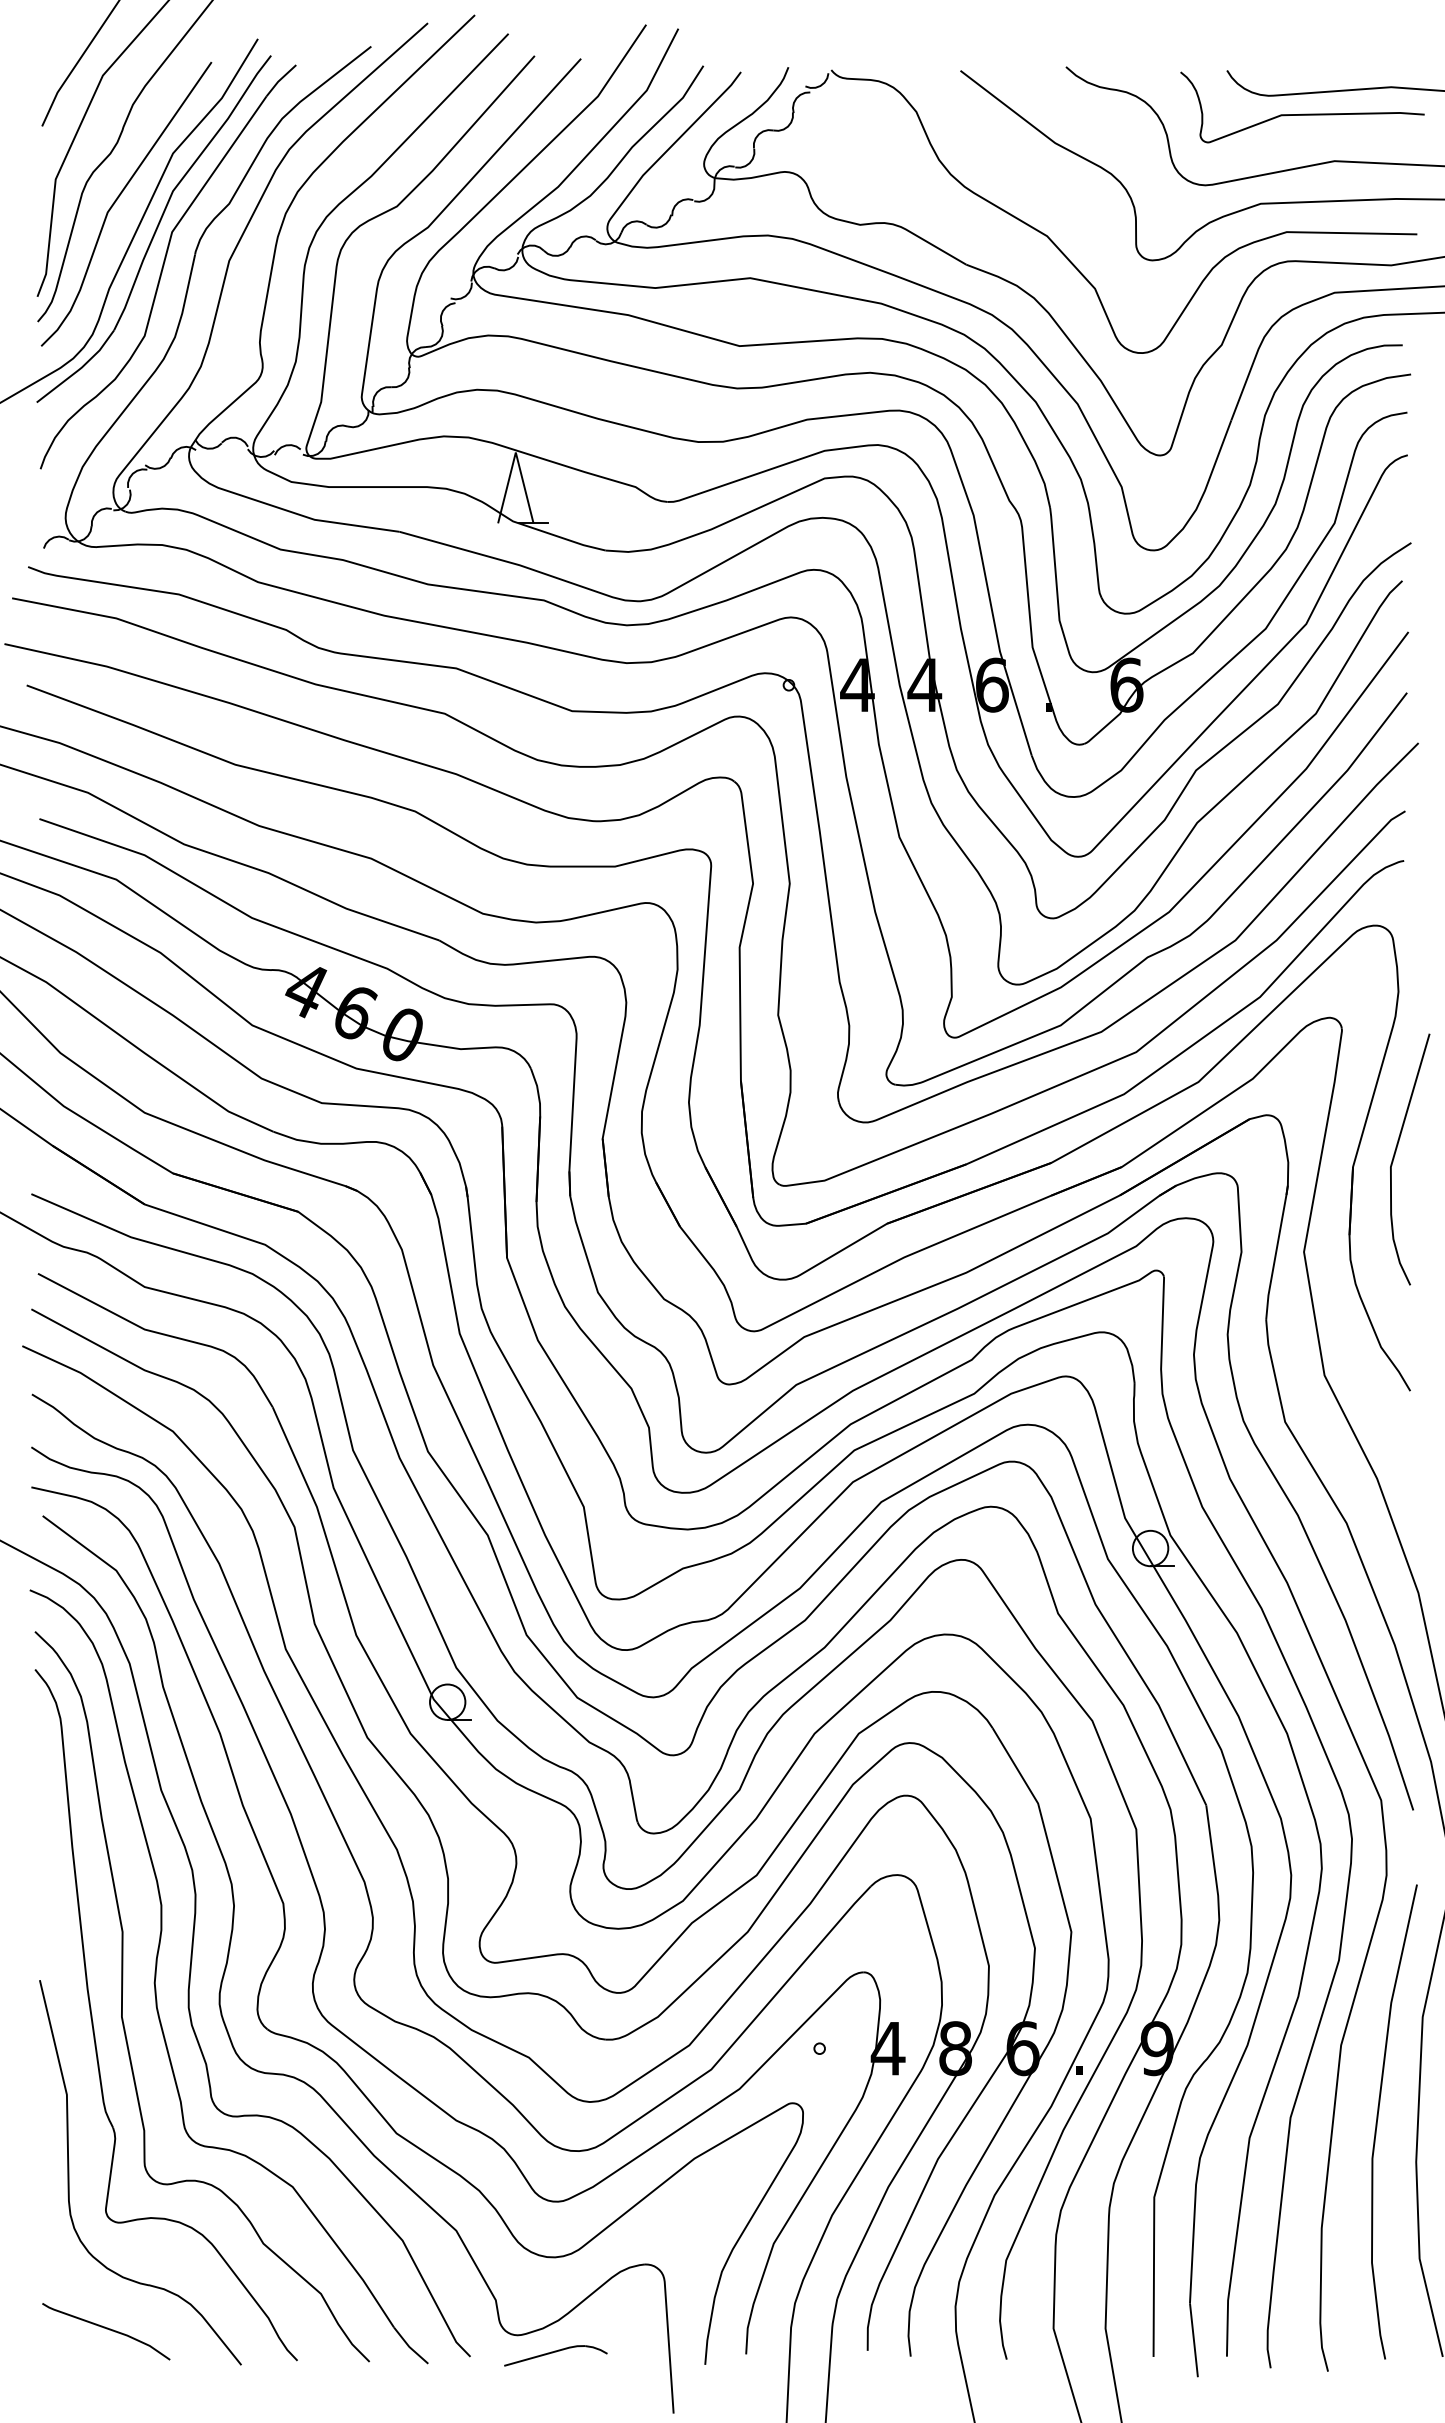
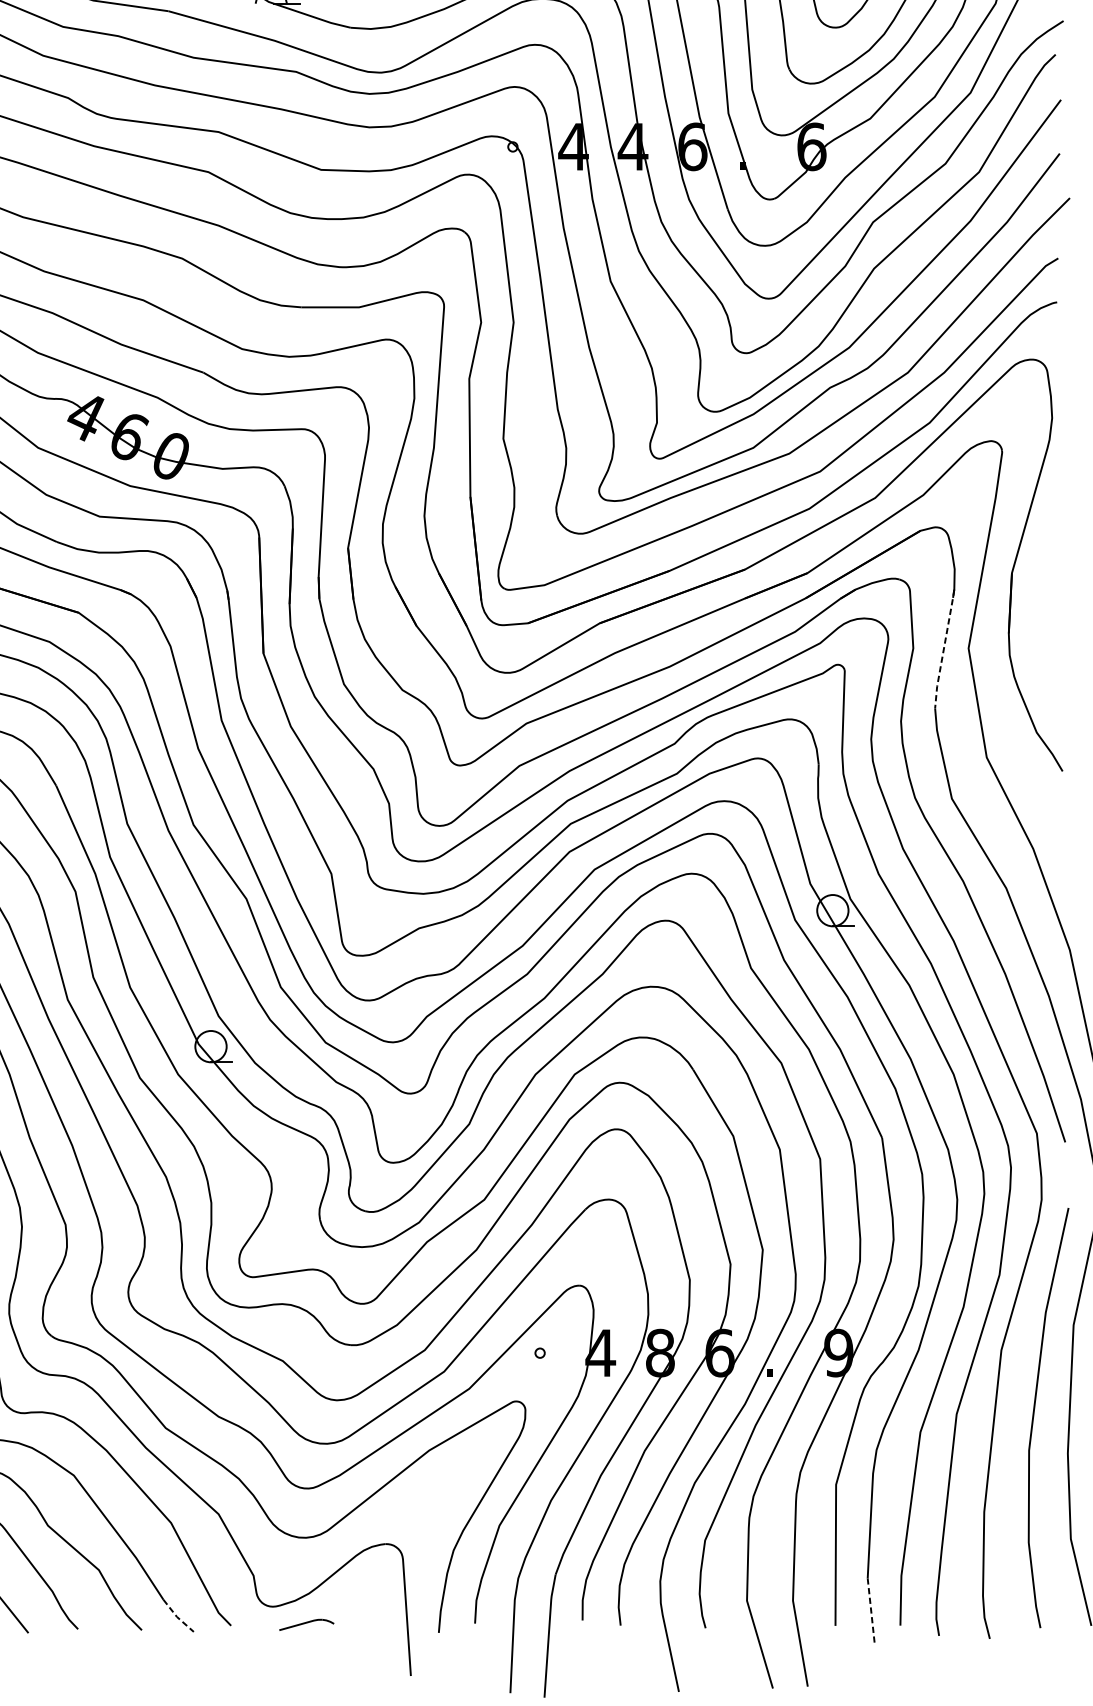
curve: (1395, 1155) -> (1049, 562), removed
line: (1276, 1252) -> (944, 648), solid -> dashed
line: (1194, 2340) -> (871, 1611), solid -> dashed
line: (409, 2346) -> (177, 1616), solid -> dashed
part: (555, 2355) -> (306, 1624), size x0.6

